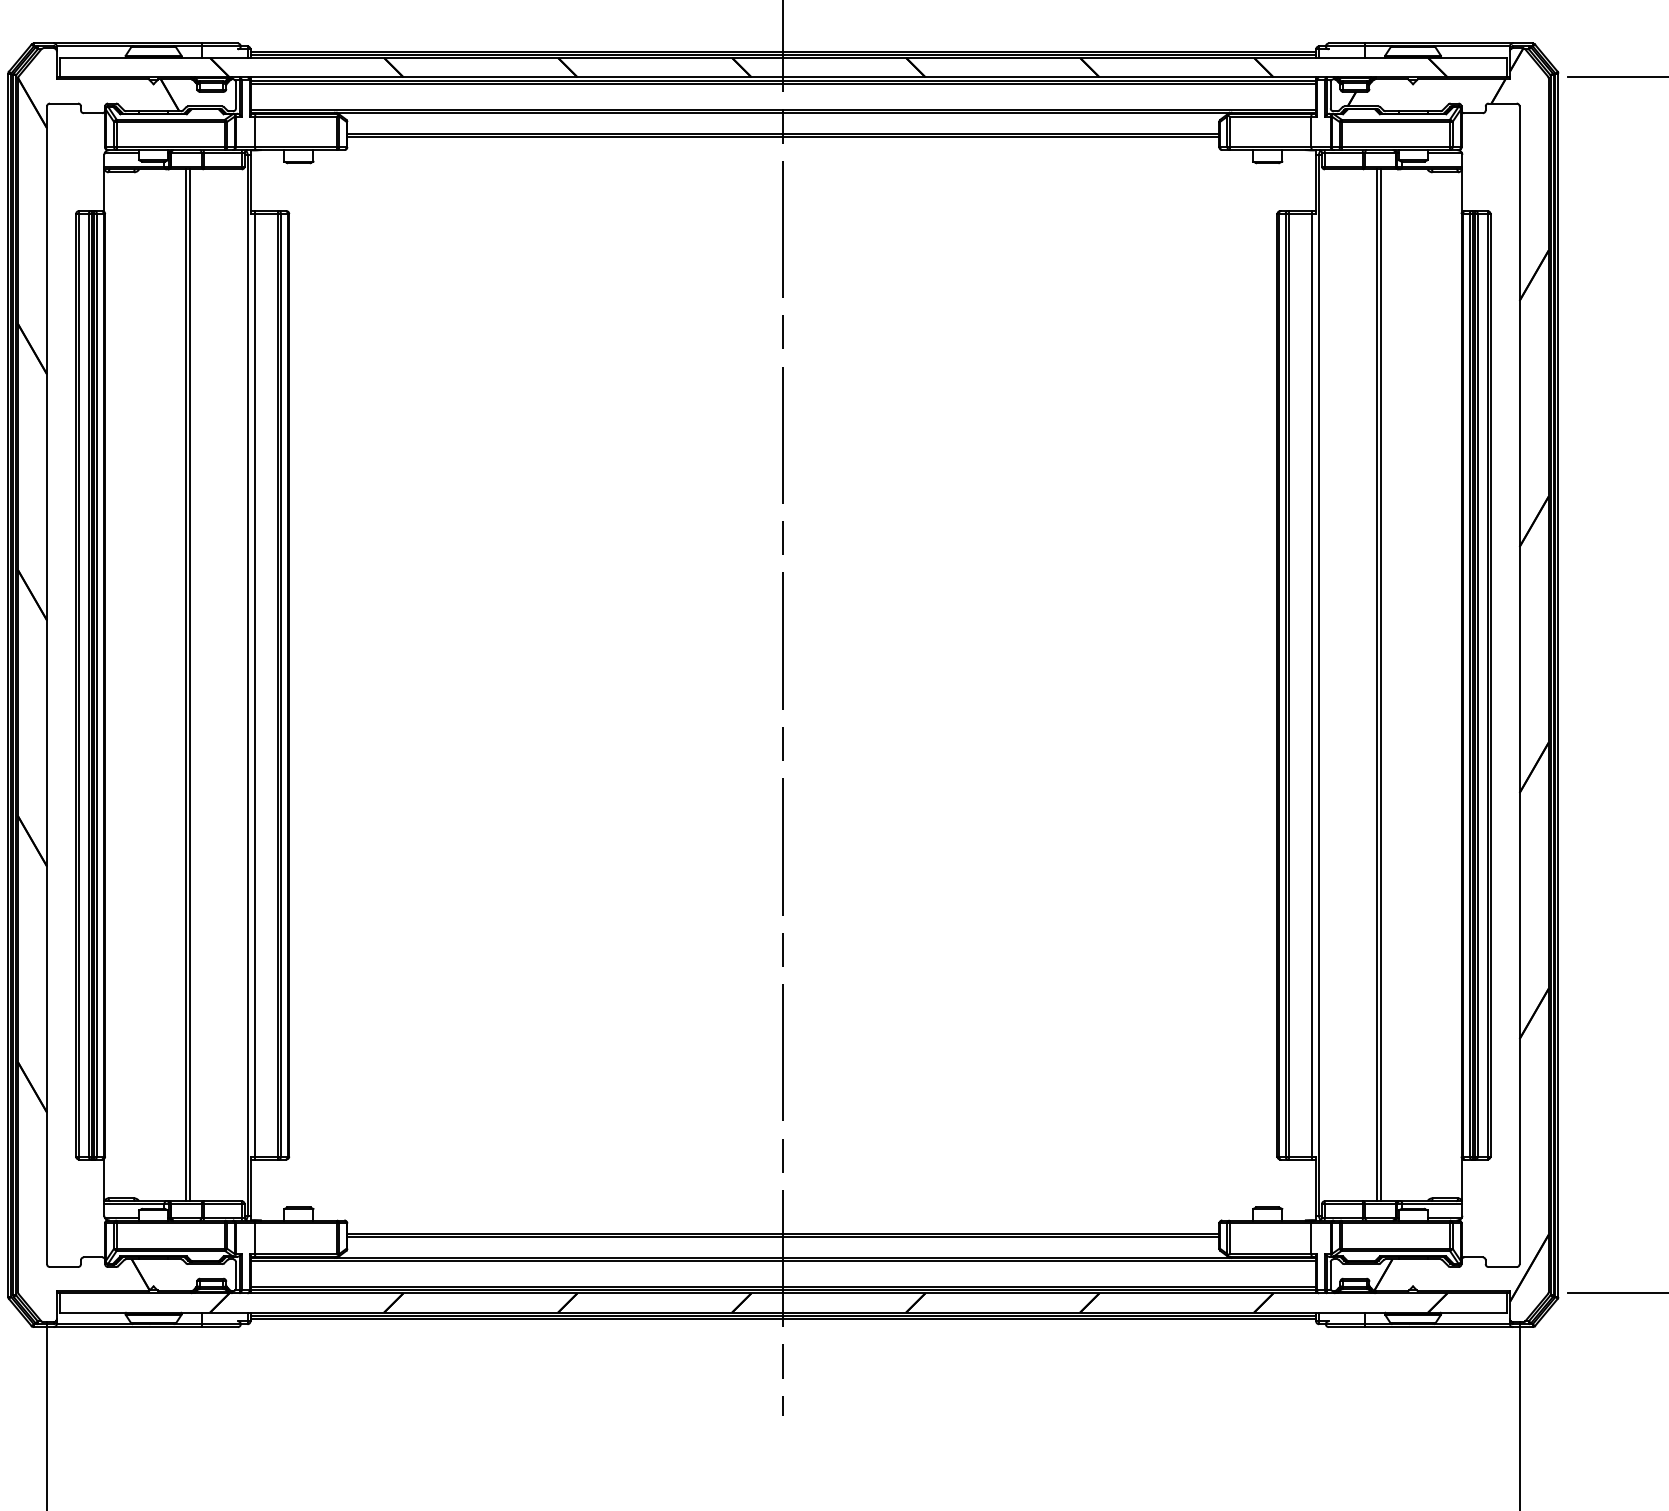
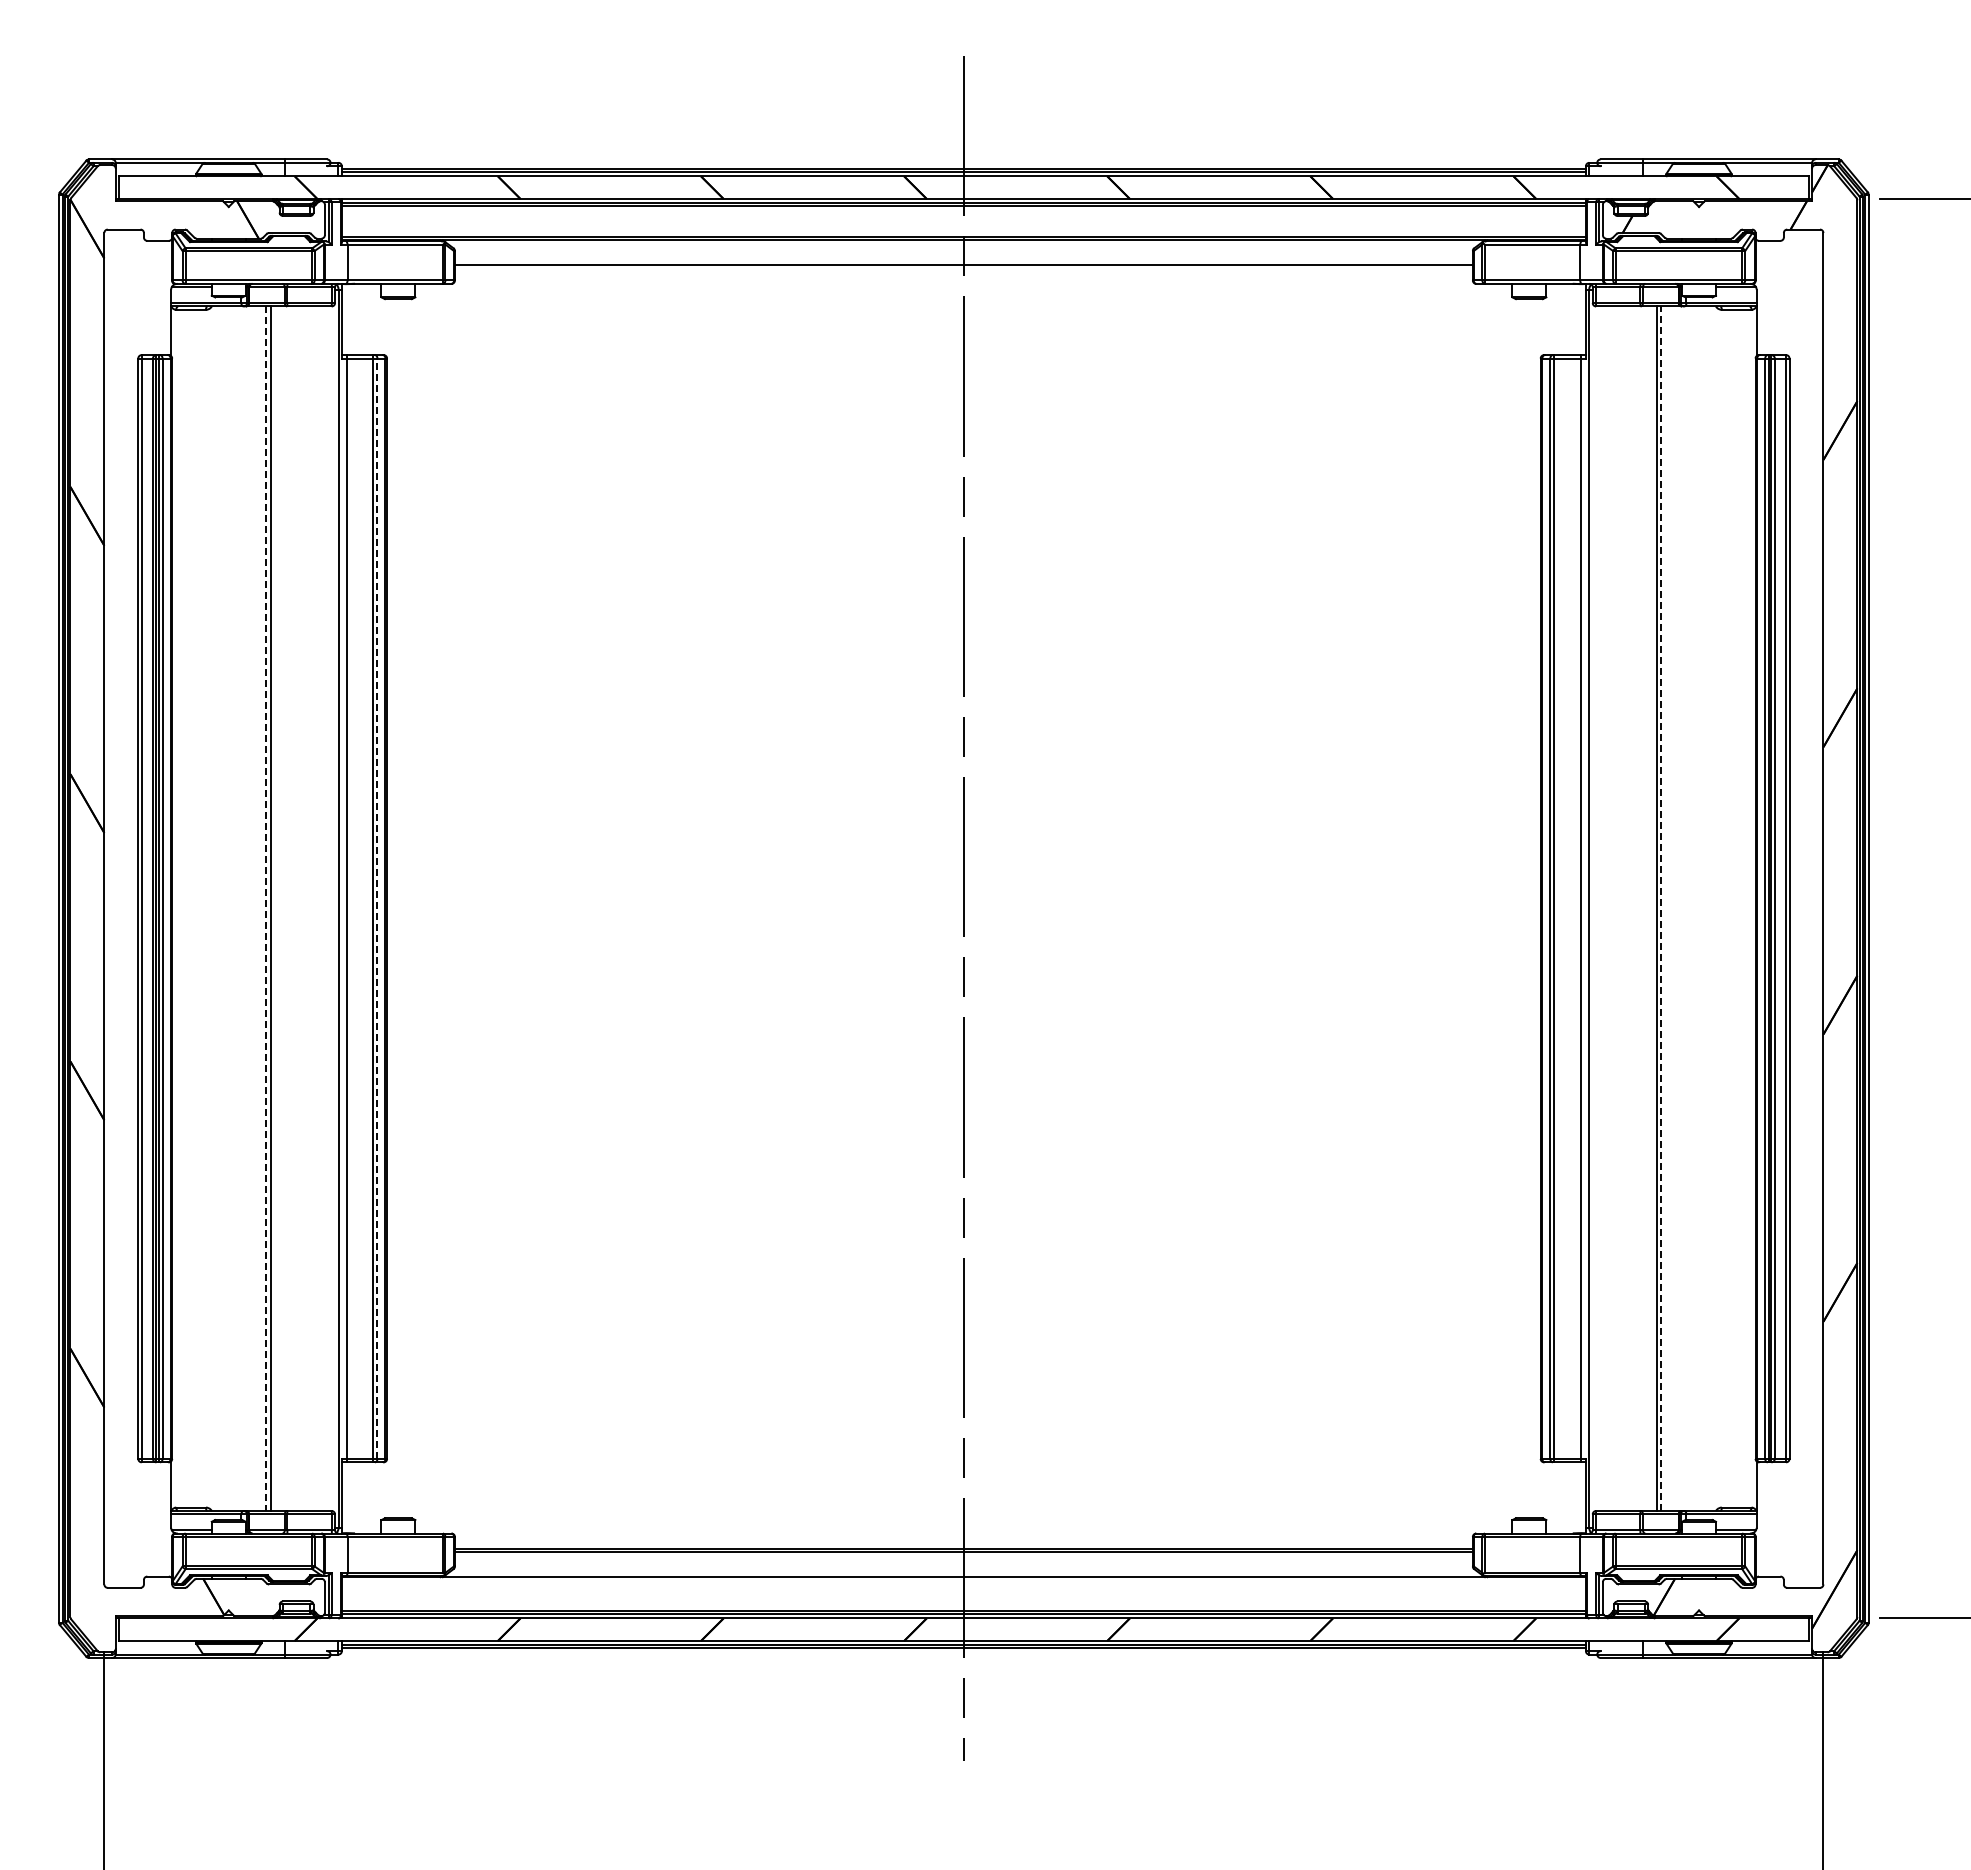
line: (783, 136) -> (963, 268), removed
line: (185, 685) -> (266, 909), solid -> dashed
line: (281, 685) -> (377, 908), solid -> dashed
line: (1380, 685) -> (1661, 908), solid -> dashed
line: (783, 1260) -> (963, 1580), removed

